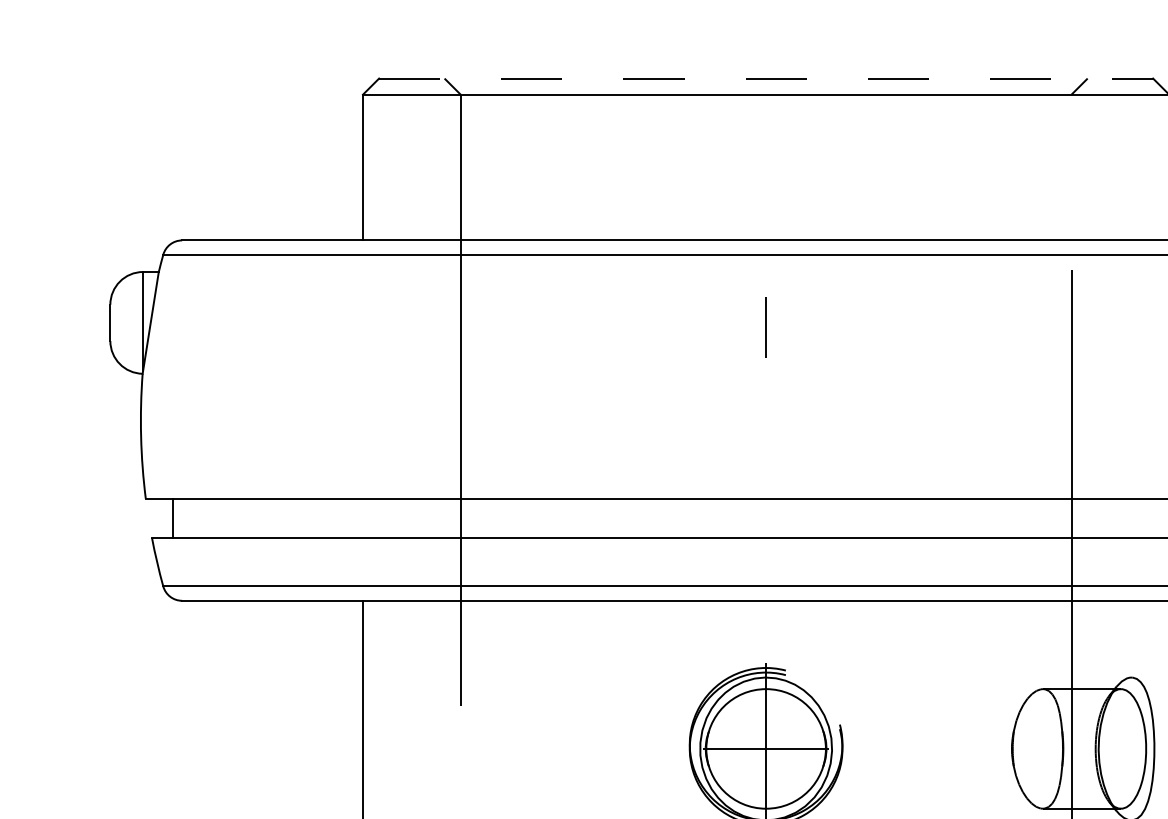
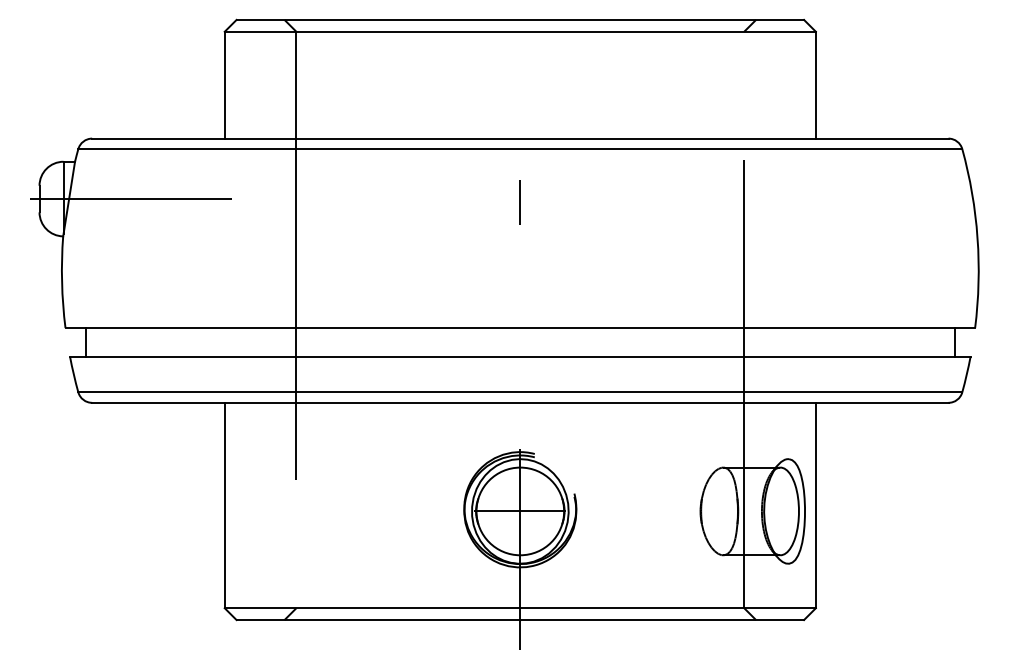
line: (766, 77) -> (520, 19), dashed -> solid
line: (237, 323) -> (132, 199), added

